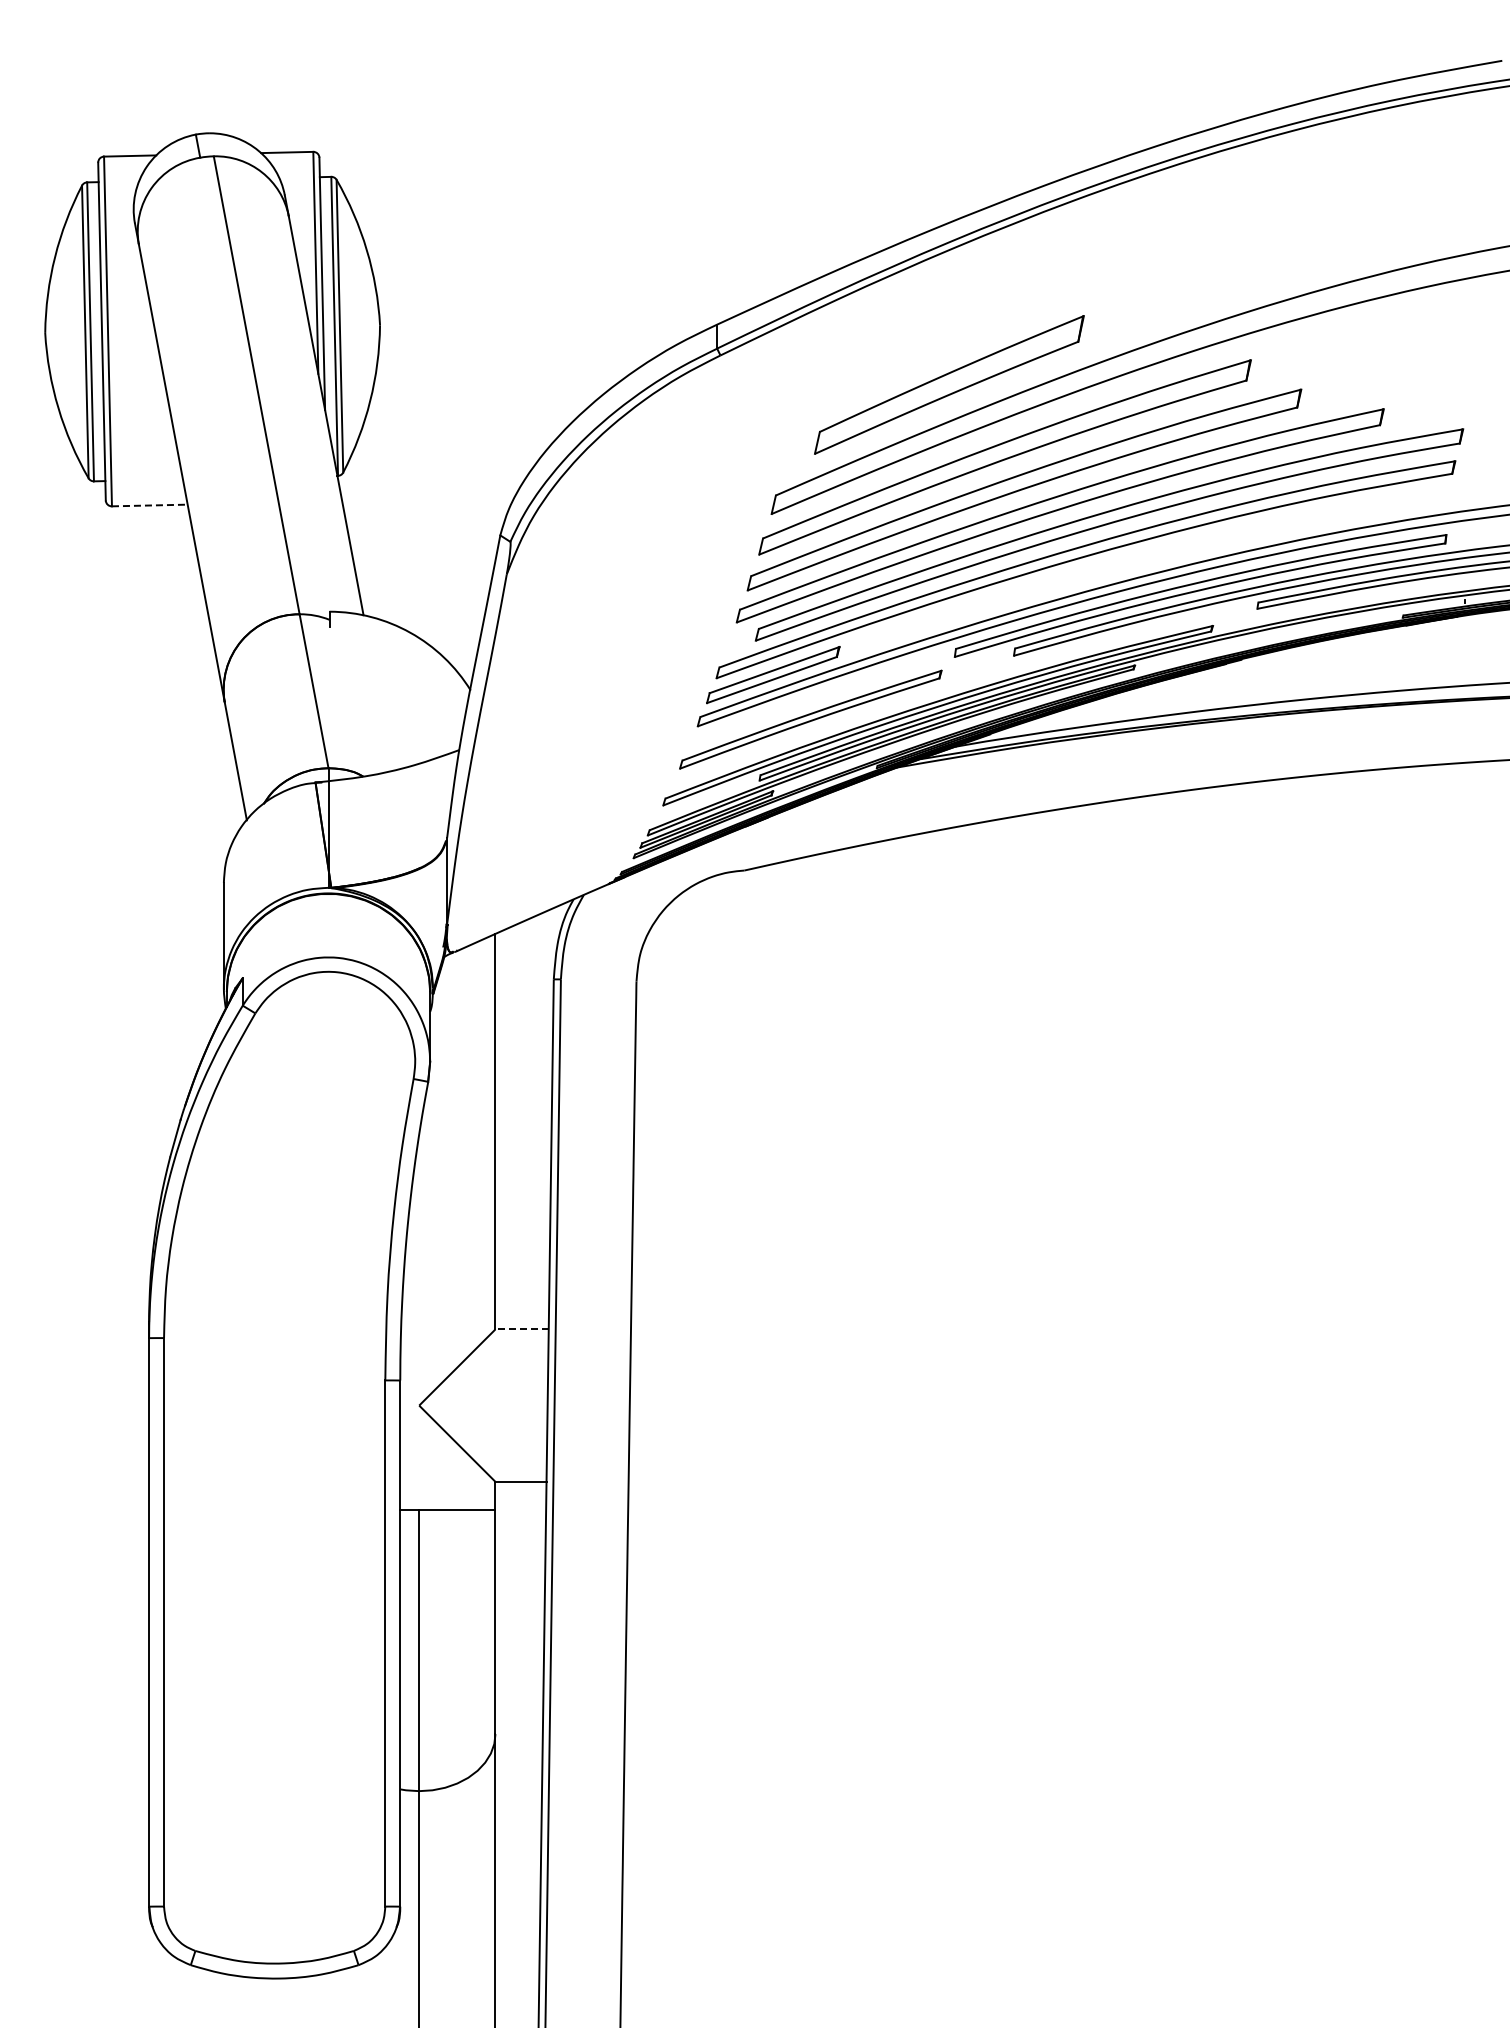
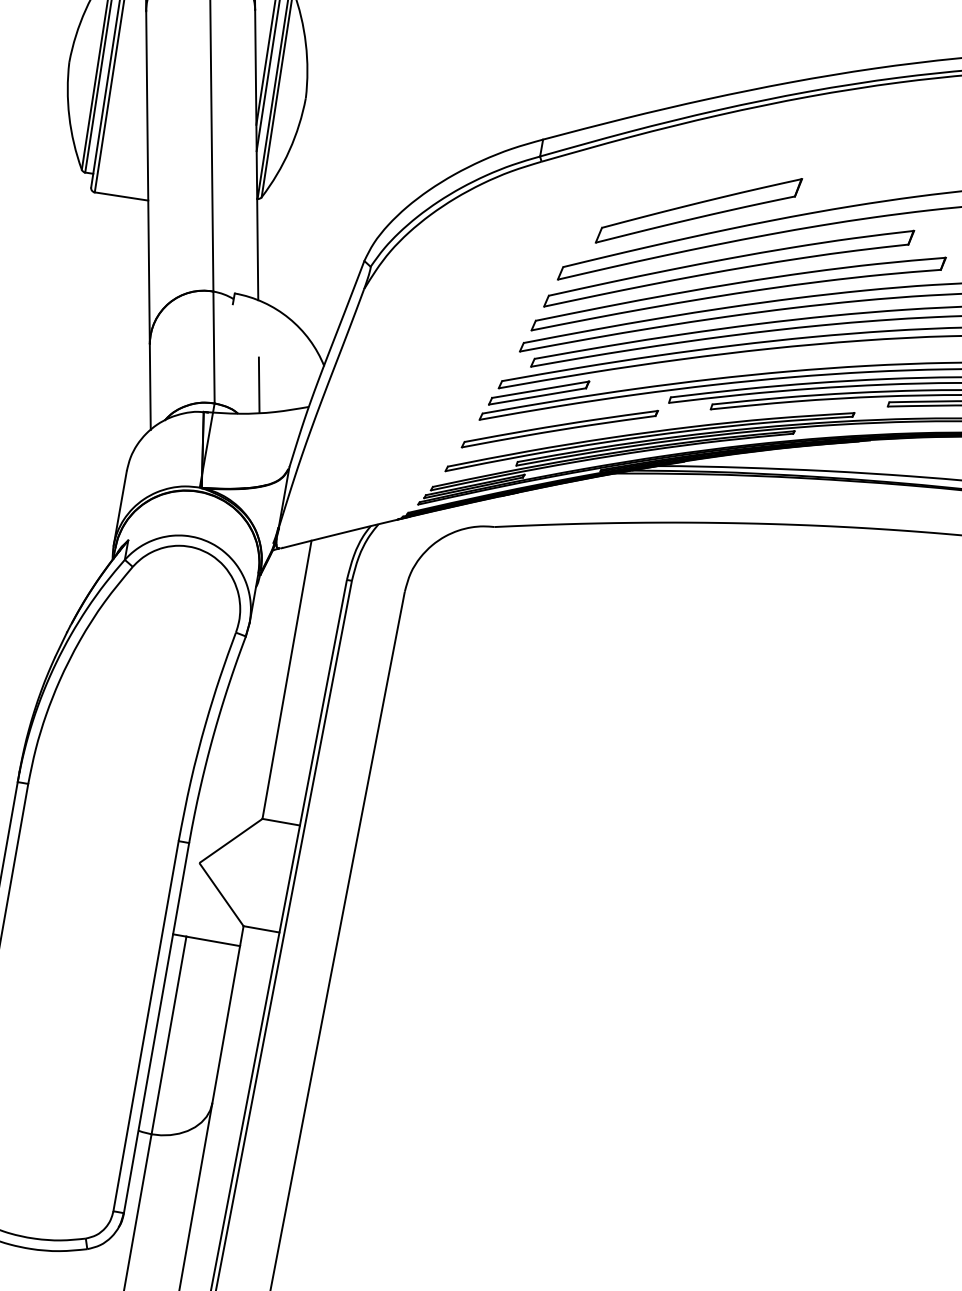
line: (149, 505) -> (121, 196), dashed -> solid
line: (385, 732) -> (259, 385), added
line: (522, 1329) -> (281, 822), dashed -> solid

